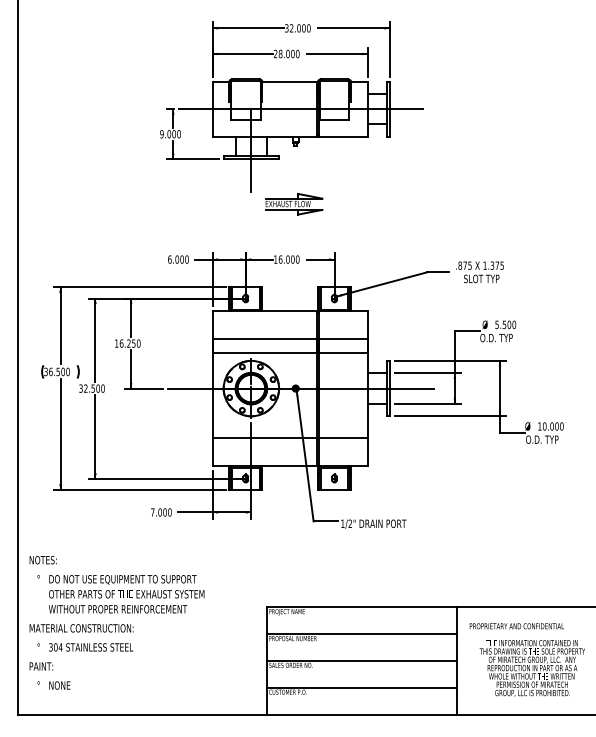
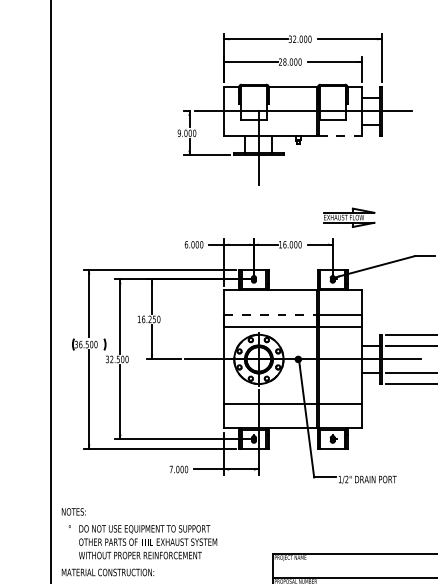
line: (343, 136) -> (340, 135), solid -> dashed
part: (294, 204) -> (349, 218), moved
line: (265, 338) -> (271, 314), solid -> dashed

